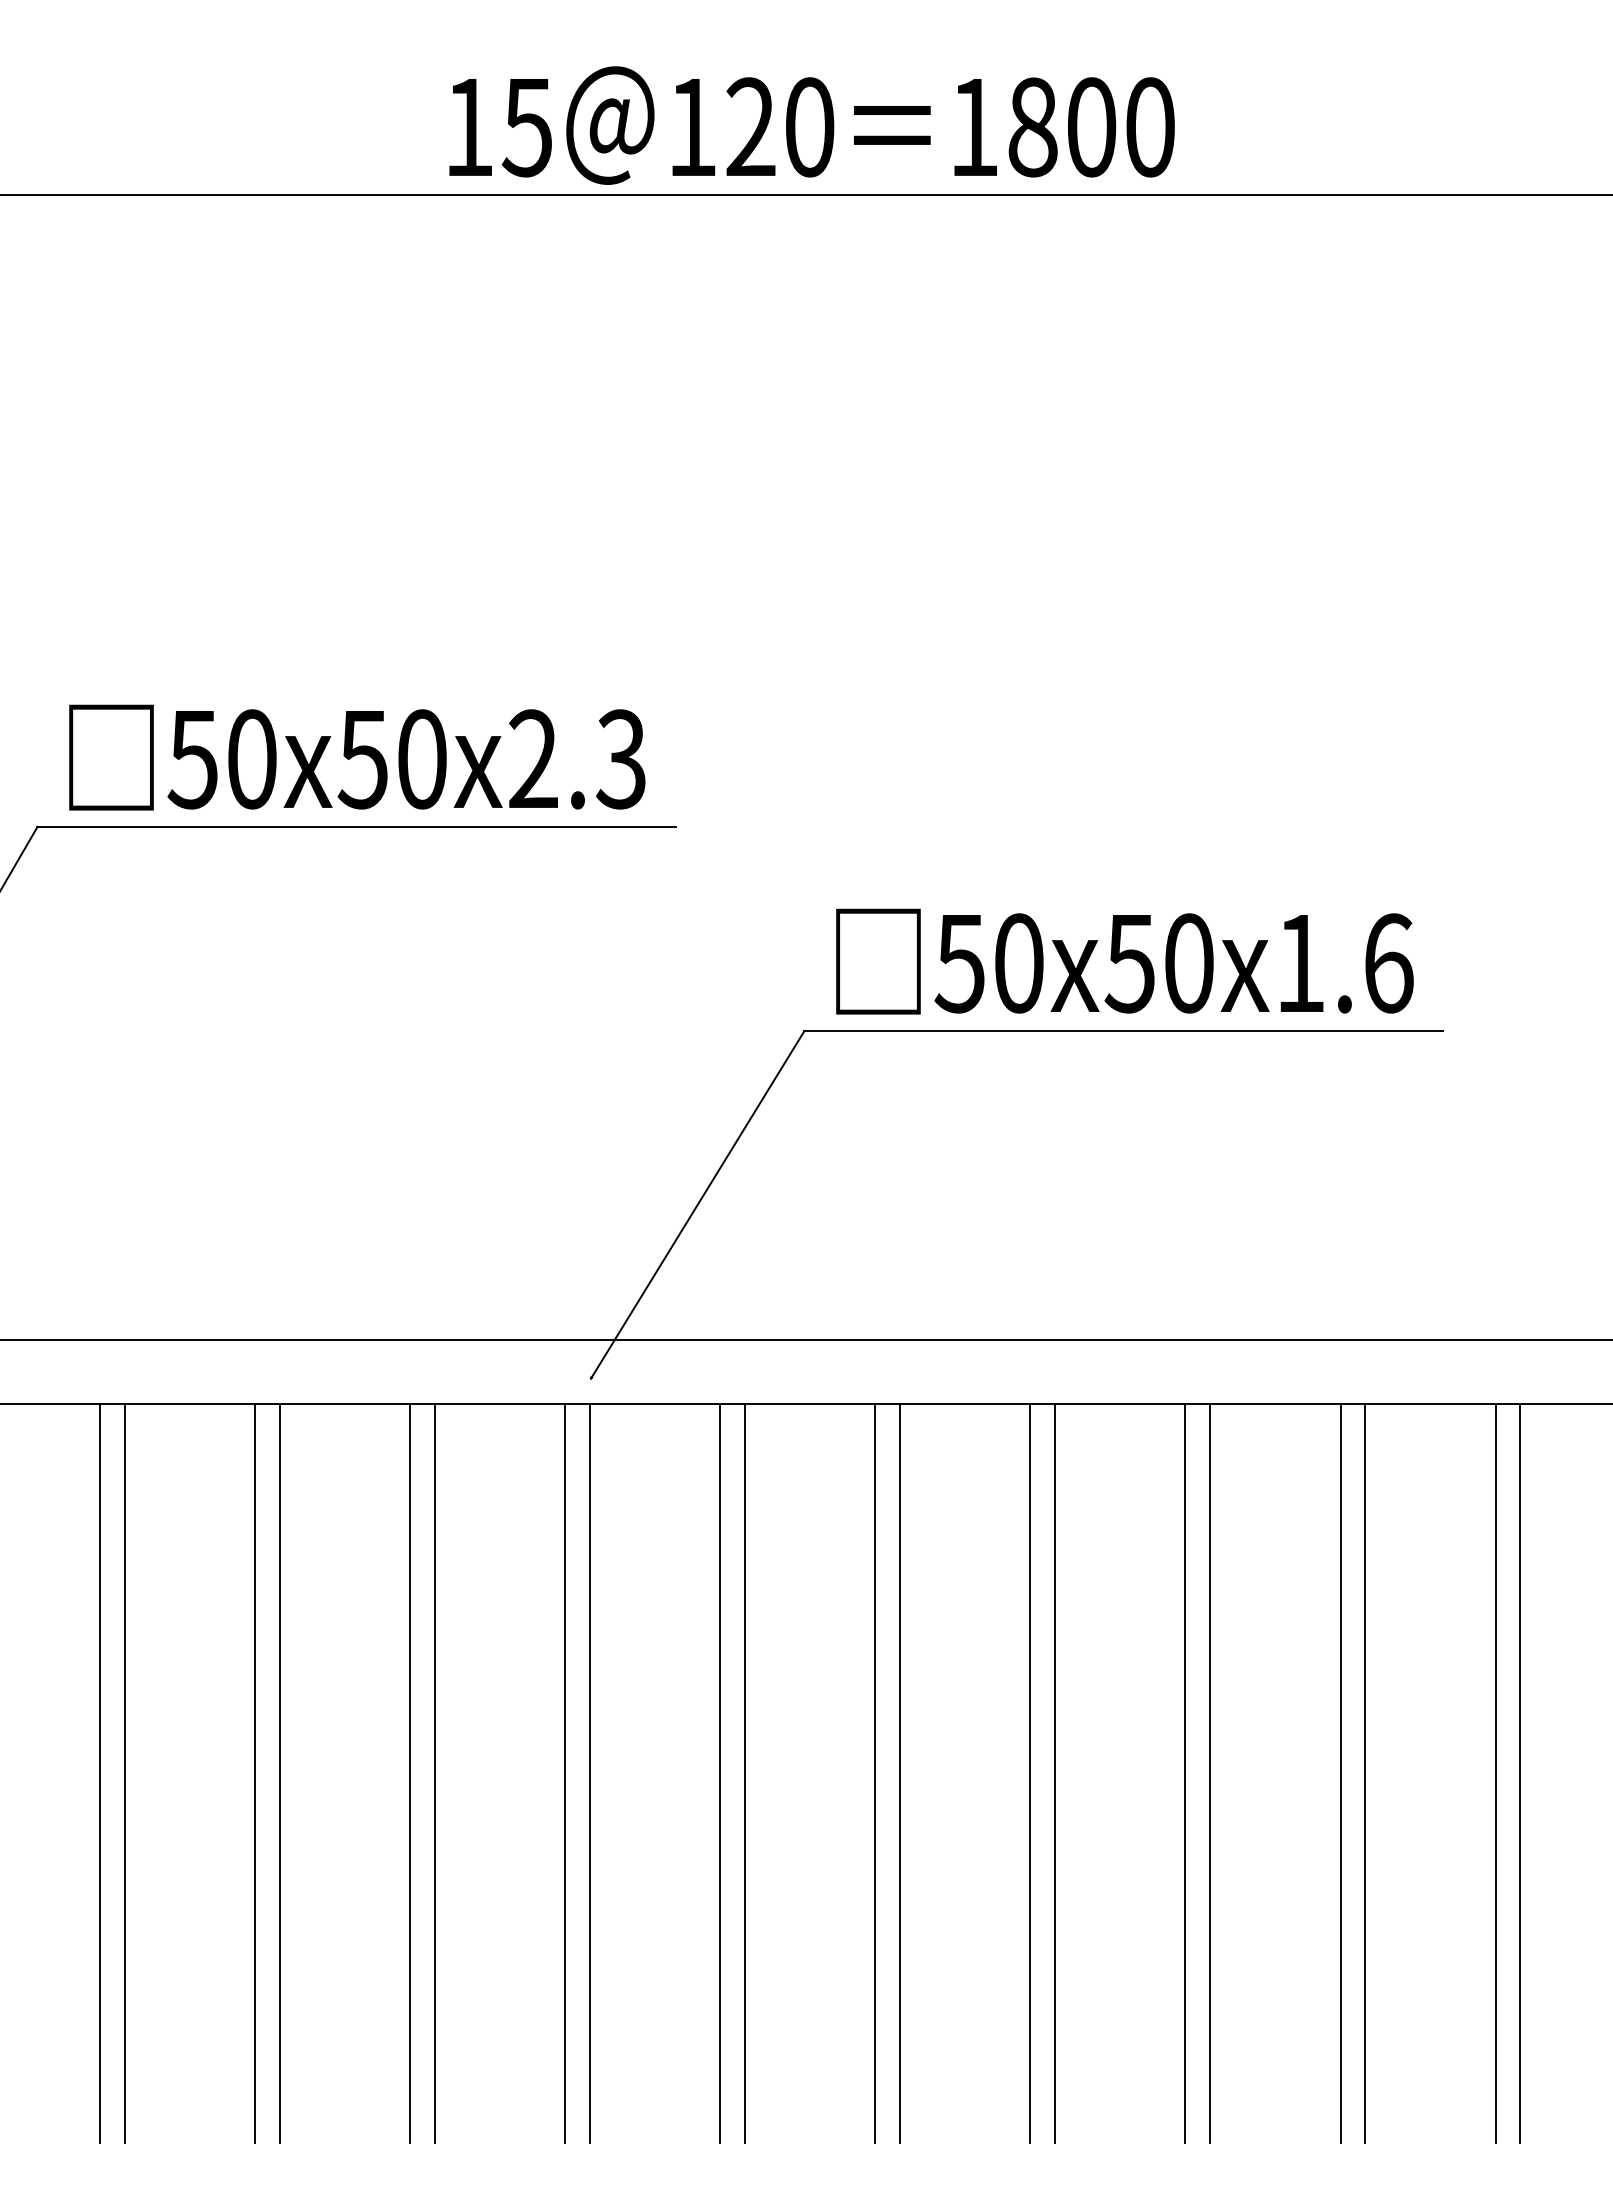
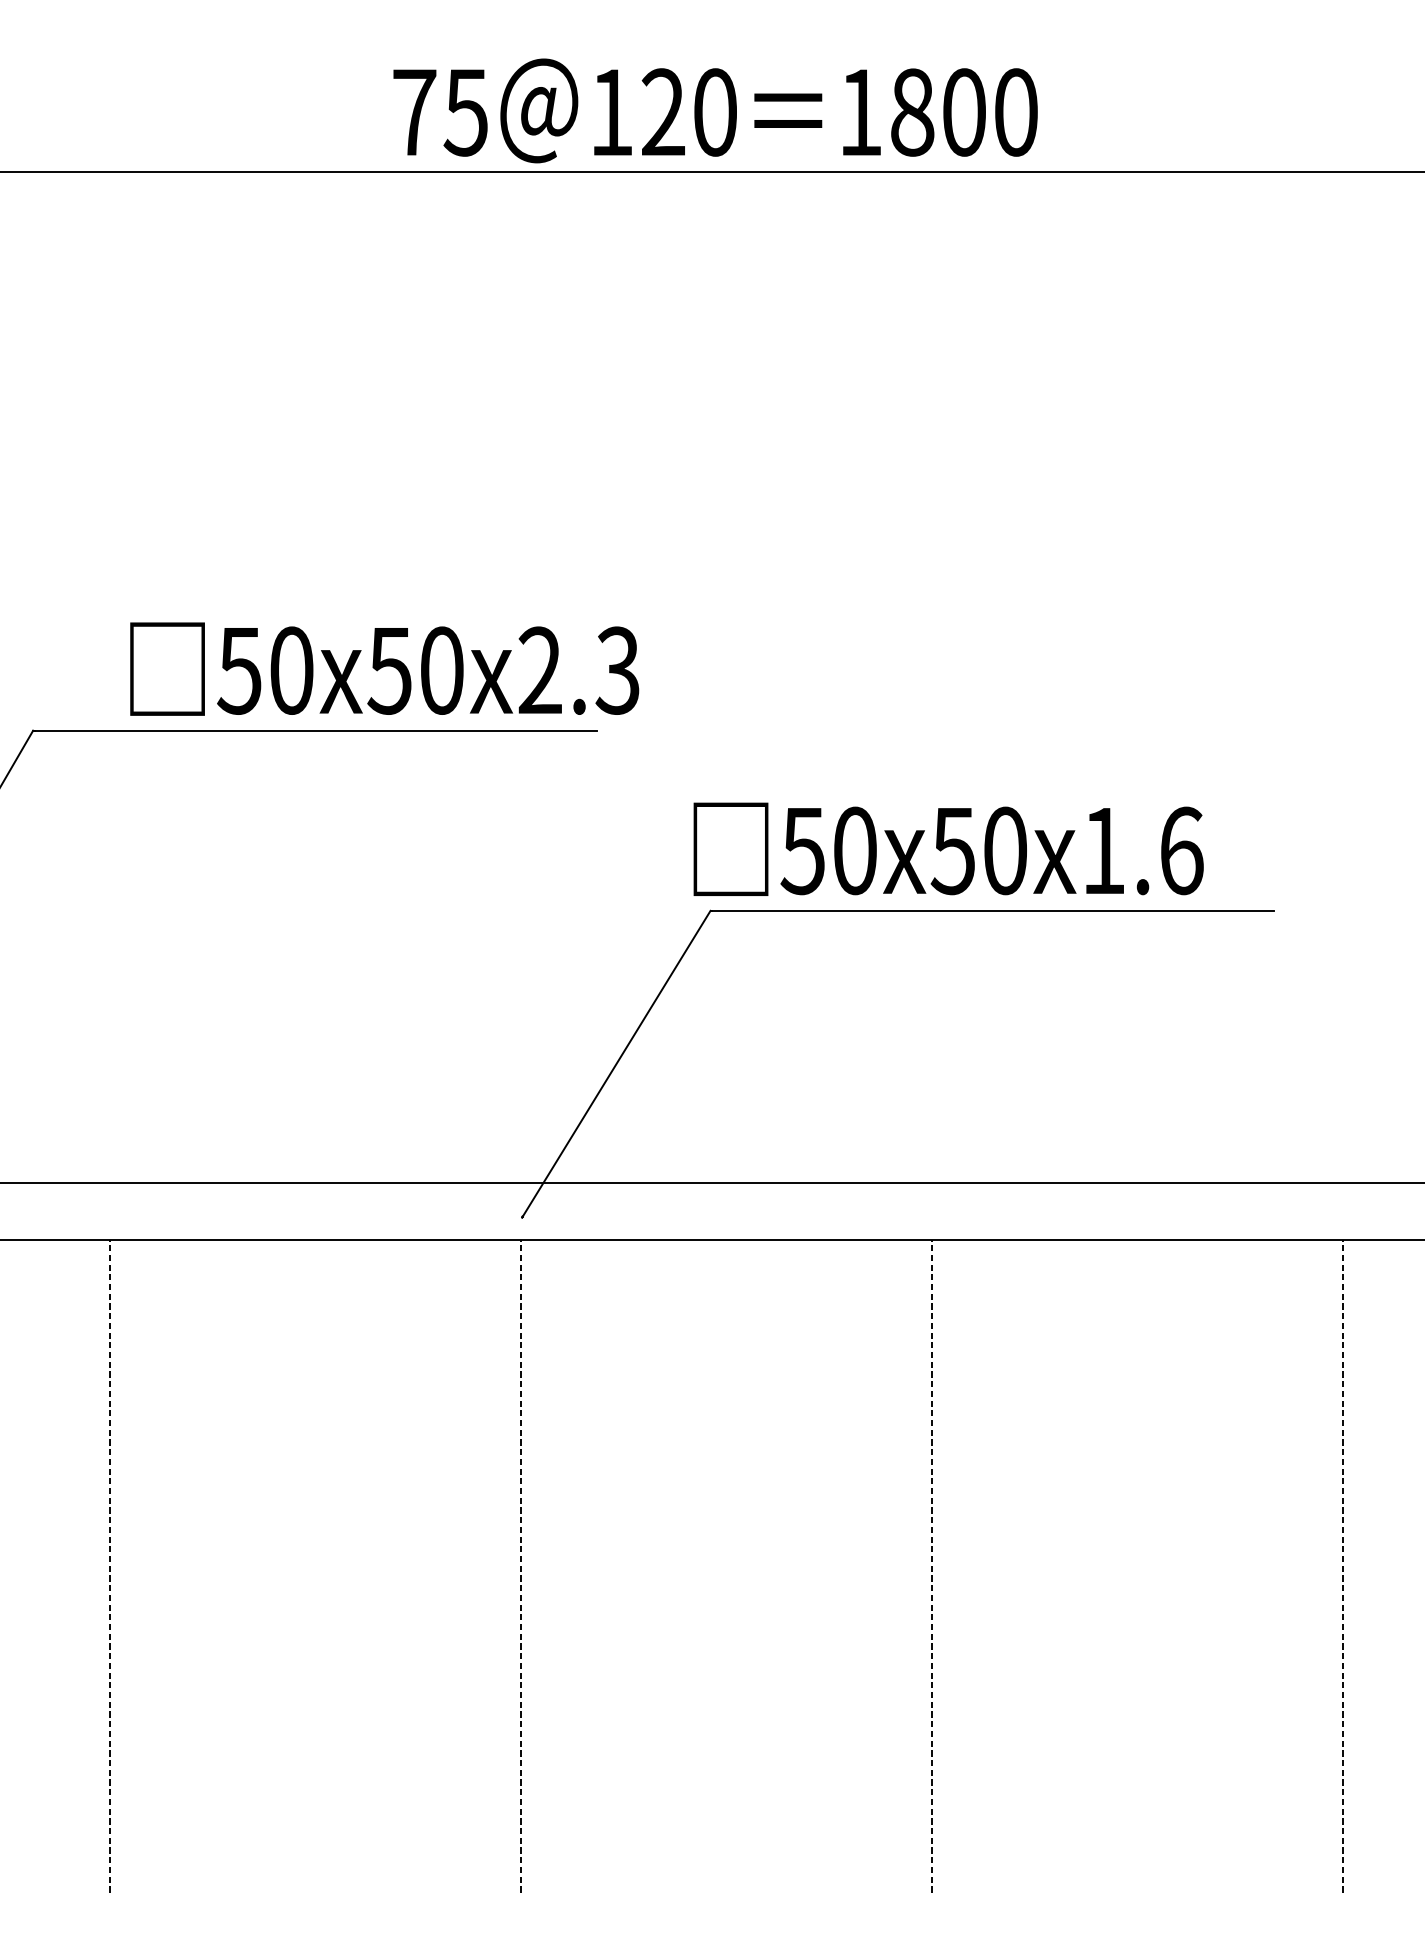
text: (469, 127) -> (414, 112), 15 -> 75
text: (357, 757) -> (384, 669), moved
text: (1124, 961) -> (948, 849), moved
line: (100, 1773) -> (88, 1566), removed
line: (124, 1773) -> (110, 1566), solid -> dashed
line: (255, 1773) -> (225, 1566), removed
line: (279, 1773) -> (247, 1566), removed
line: (410, 1773) -> (362, 1566), removed
line: (434, 1773) -> (383, 1566), removed
line: (565, 1773) -> (499, 1566), removed
line: (589, 1773) -> (520, 1566), solid -> dashed
line: (720, 1773) -> (636, 1566), removed
line: (744, 1773) -> (657, 1566), removed
line: (875, 1773) -> (773, 1566), removed
line: (899, 1773) -> (794, 1566), removed
line: (1030, 1773) -> (910, 1566), removed
line: (1054, 1773) -> (931, 1566), solid -> dashed
line: (1185, 1773) -> (1047, 1566), removed
line: (1210, 1773) -> (1069, 1566), removed
line: (1340, 1773) -> (1184, 1566), removed
line: (1365, 1773) -> (1206, 1566), removed
line: (1495, 1773) -> (1321, 1566), removed
line: (1520, 1773) -> (1343, 1566), solid -> dashed

